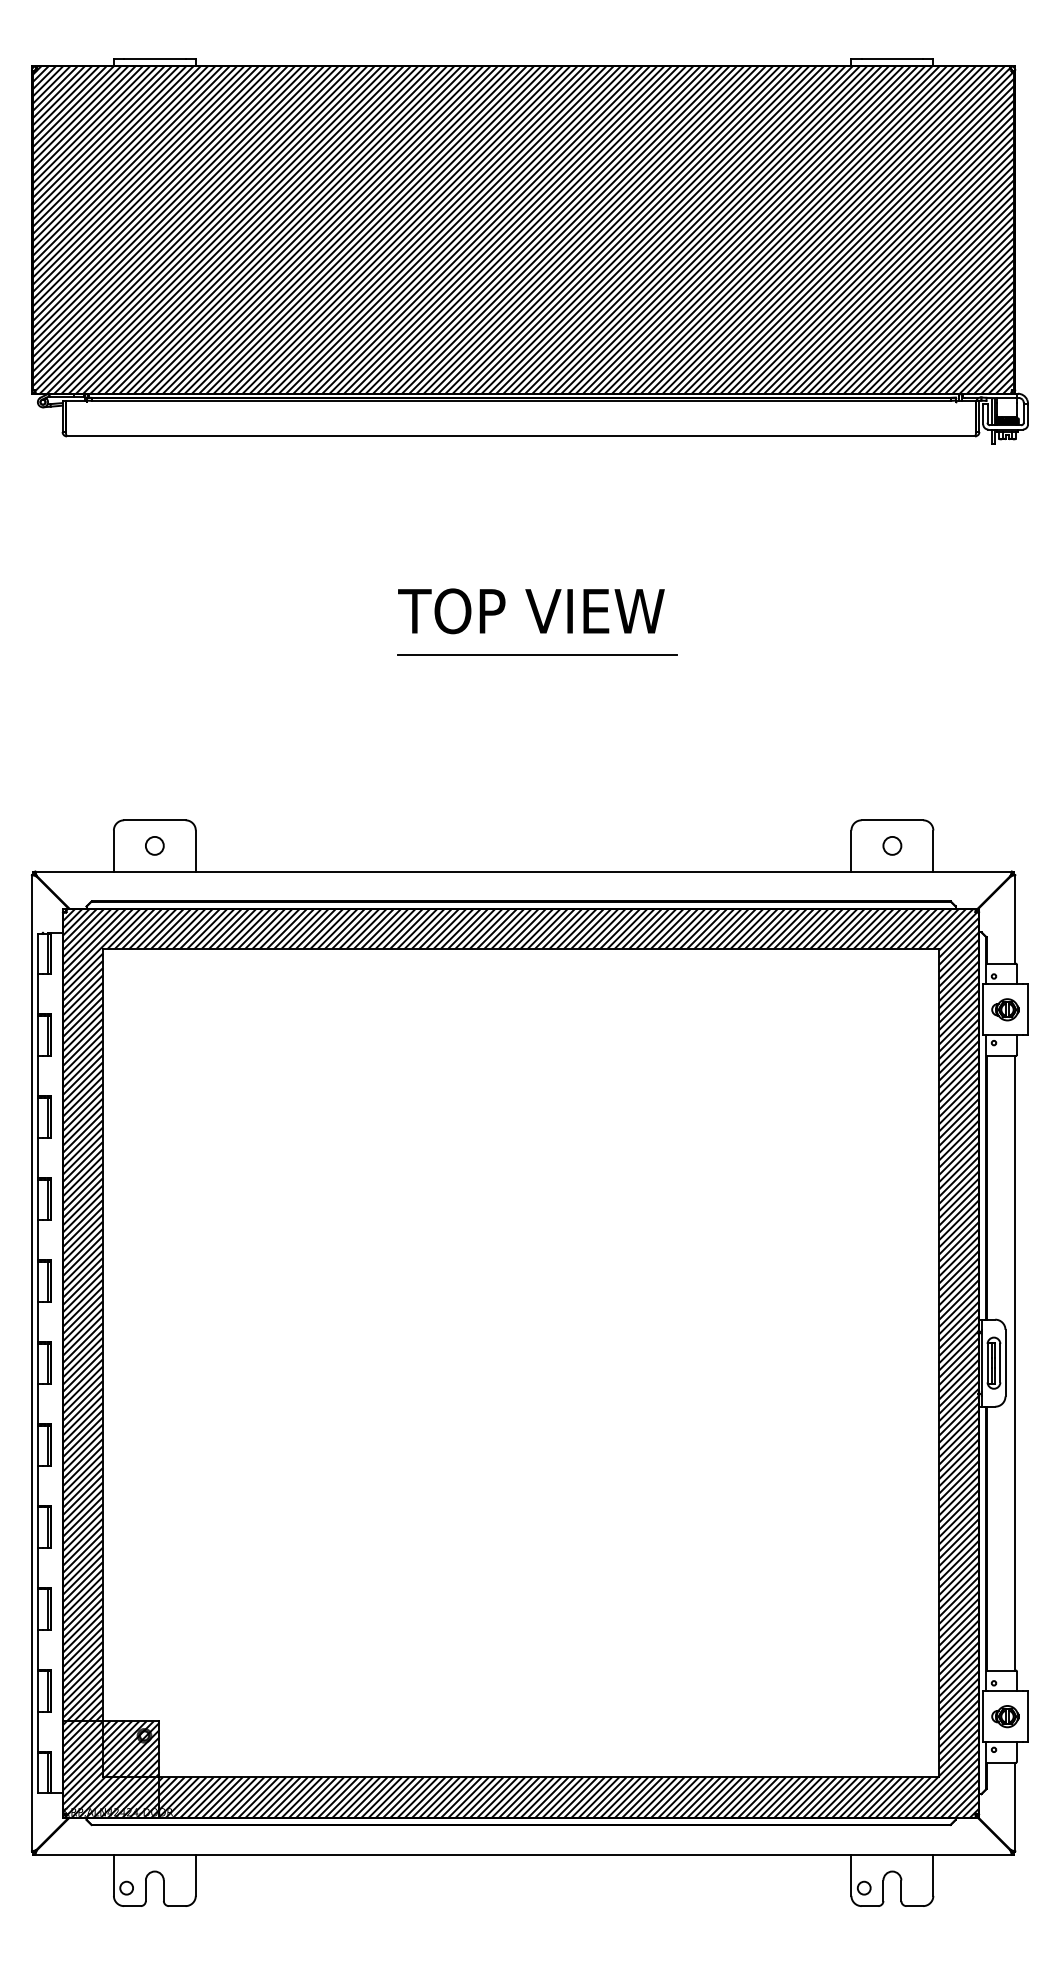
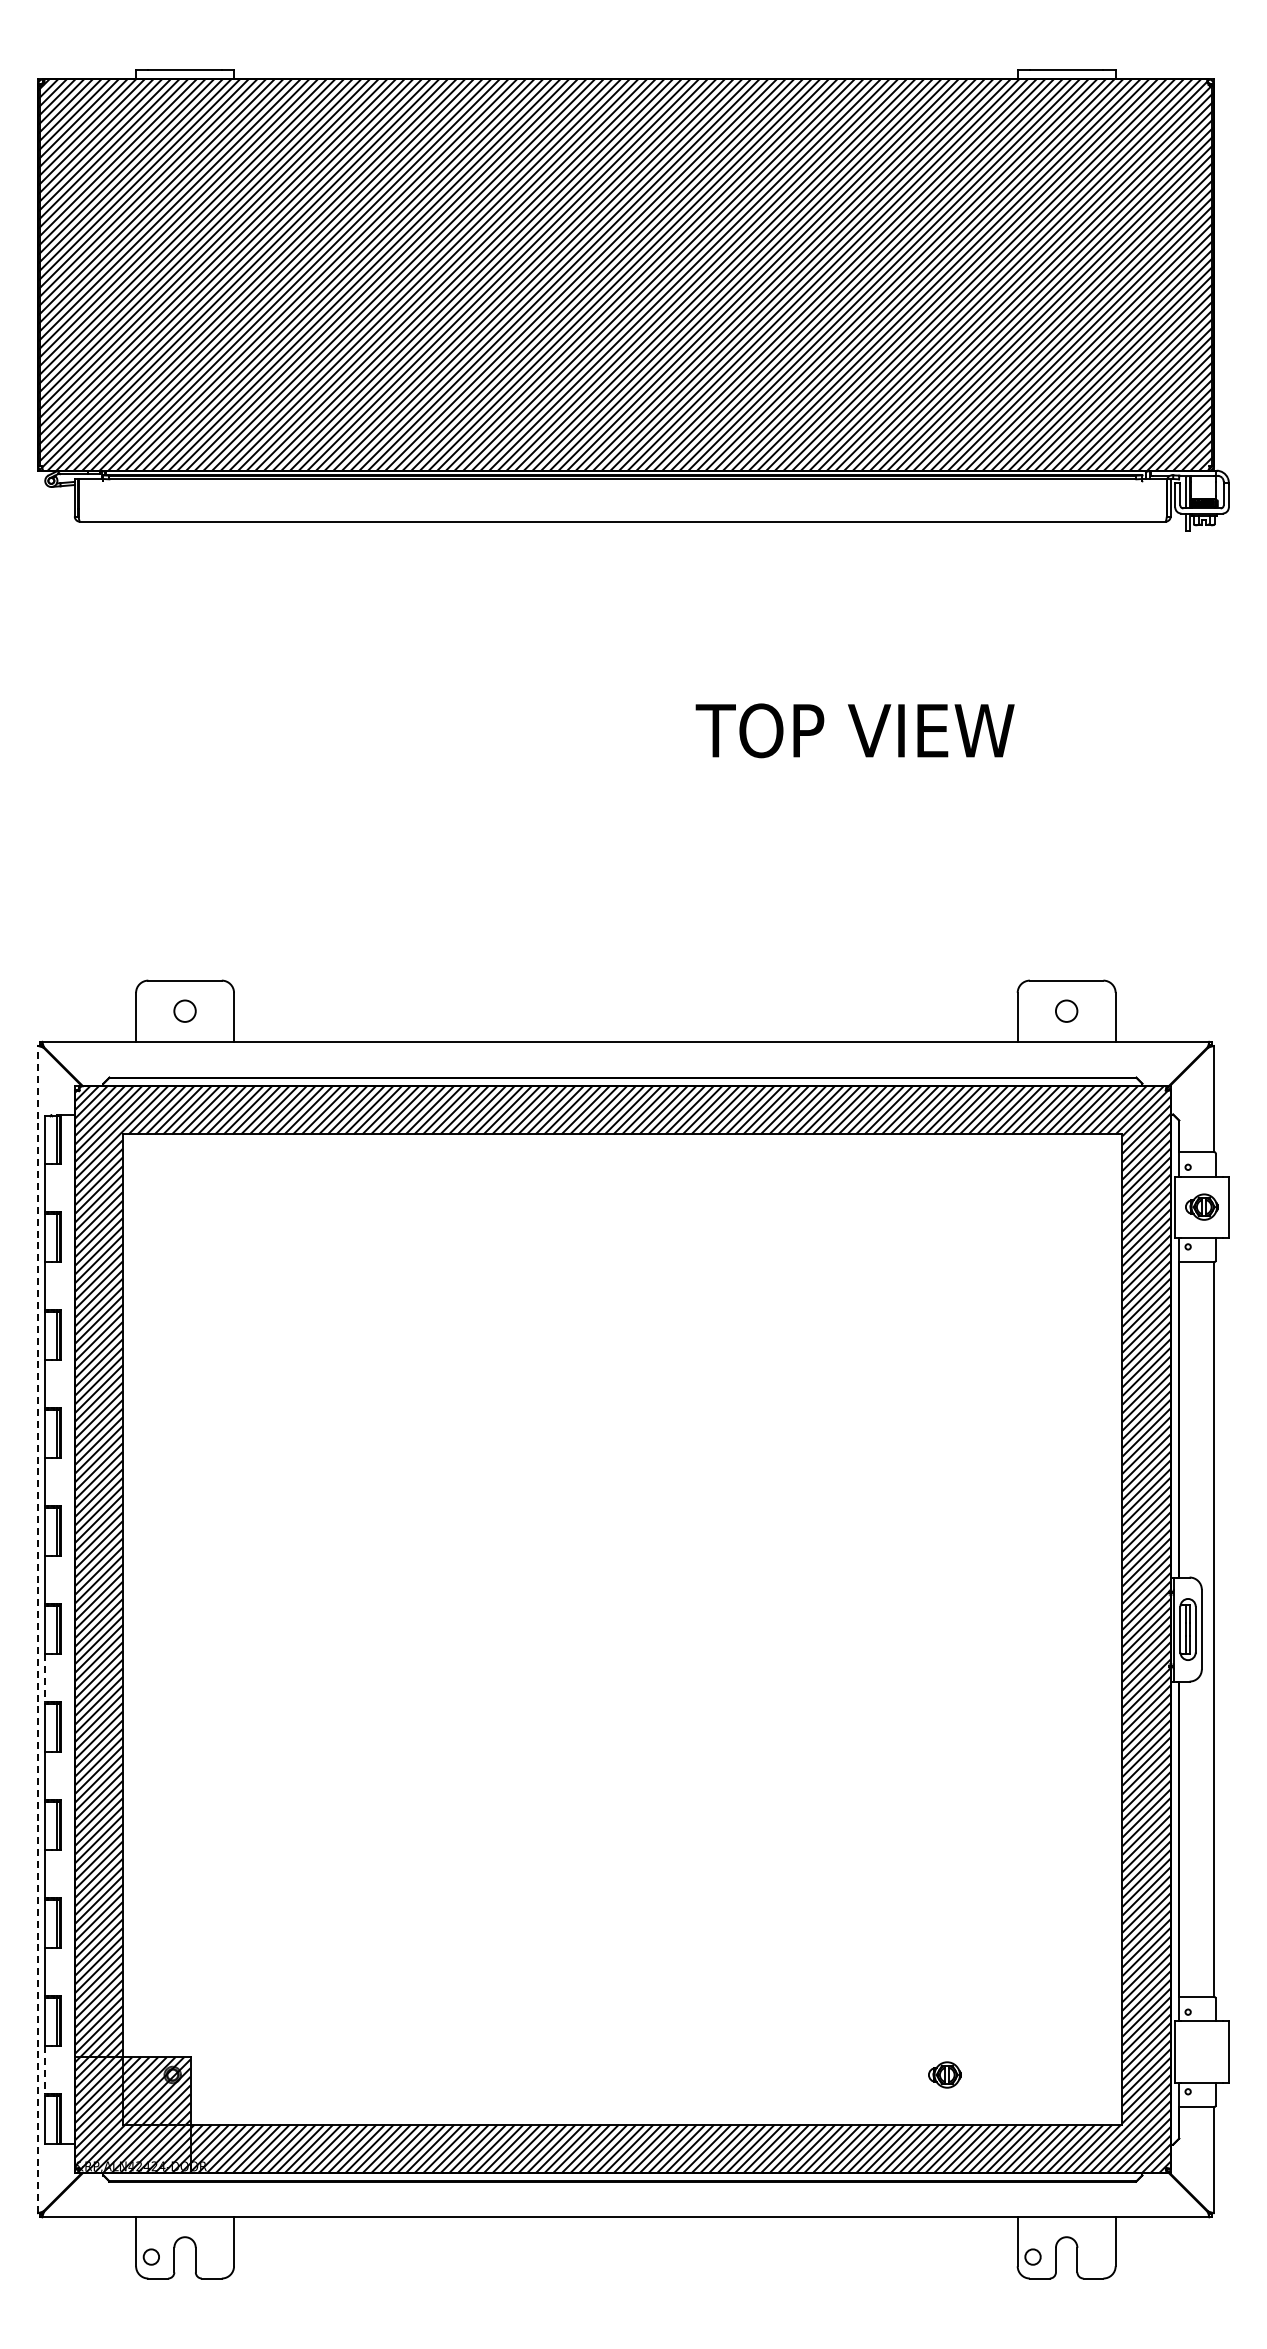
text: (530, 611) -> (854, 730), moved
line: (537, 655) -> (642, 783), removed
line: (32, 1363) -> (38, 1629), solid -> dashed
line: (38, 1404) -> (45, 1678), solid -> dashed
part: (1005, 1716) -> (944, 2074), moved
line: (38, 1731) -> (45, 2069), solid -> dashed

